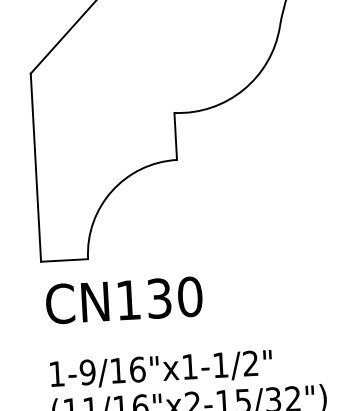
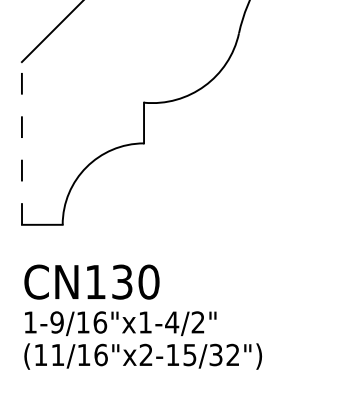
line: (35, 166) -> (21, 142), solid -> dashed
text: (123, 299) -> (91, 281), moved
text: (221, 365) -> (172, 322), 1-9/16"x1-1/2" -> 1-9/16"x1-4/2"

